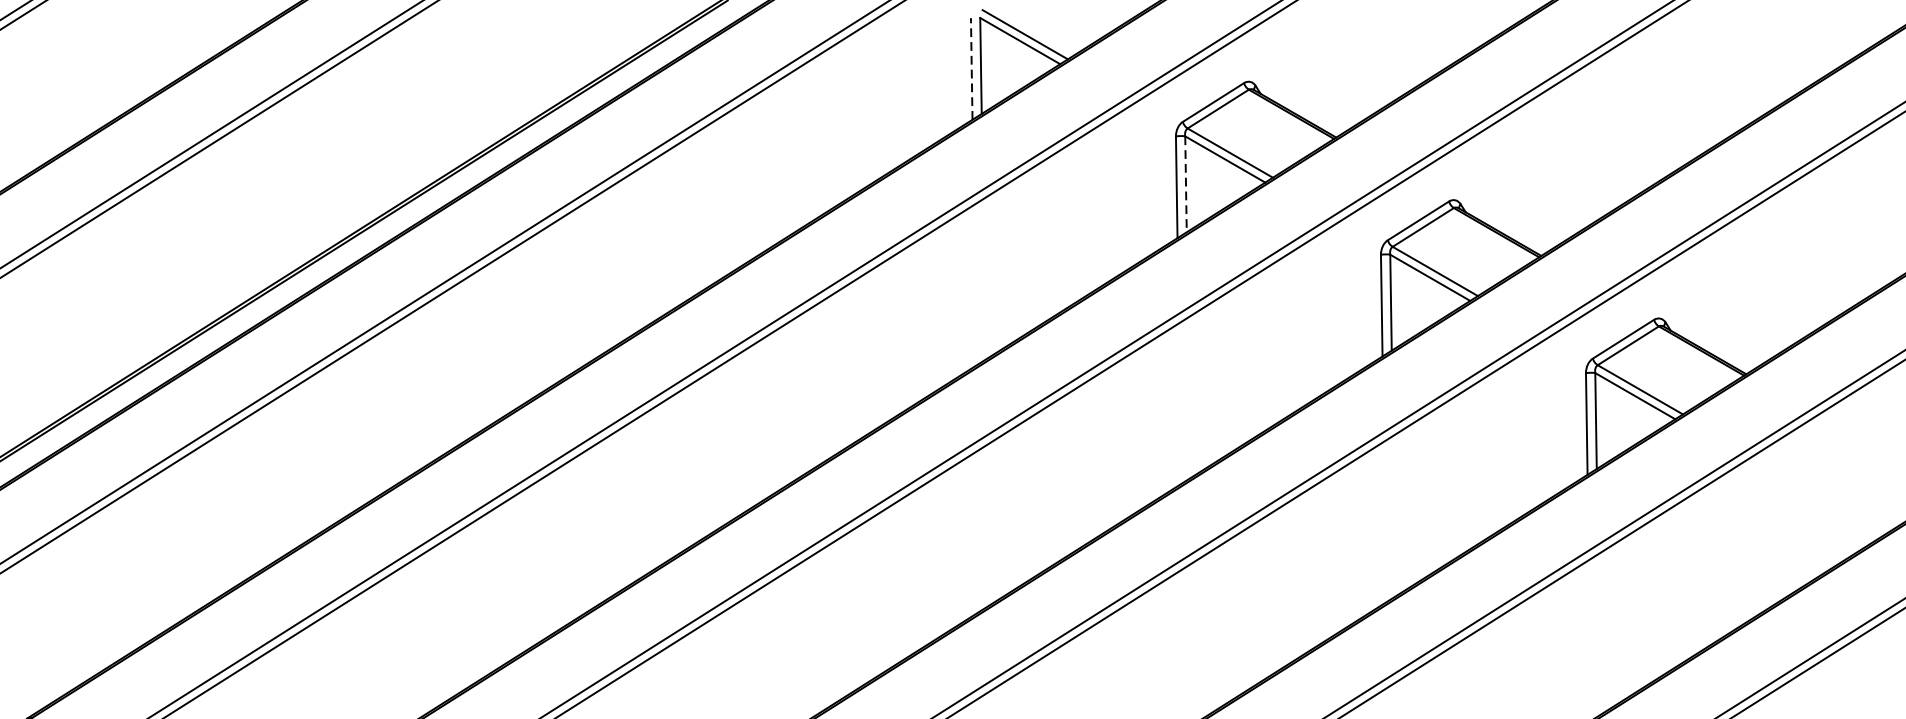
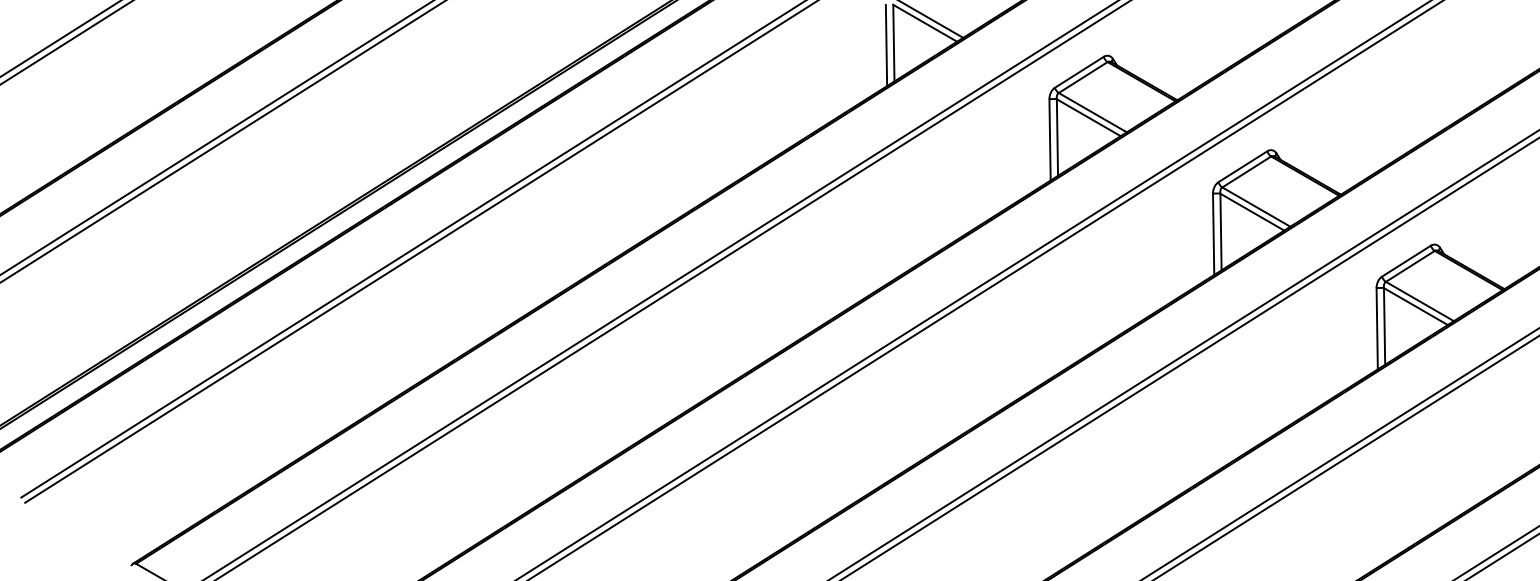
line: (971, 68) -> (886, 45), dashed -> solid
line: (1186, 185) -> (1057, 138), dashed -> solid

